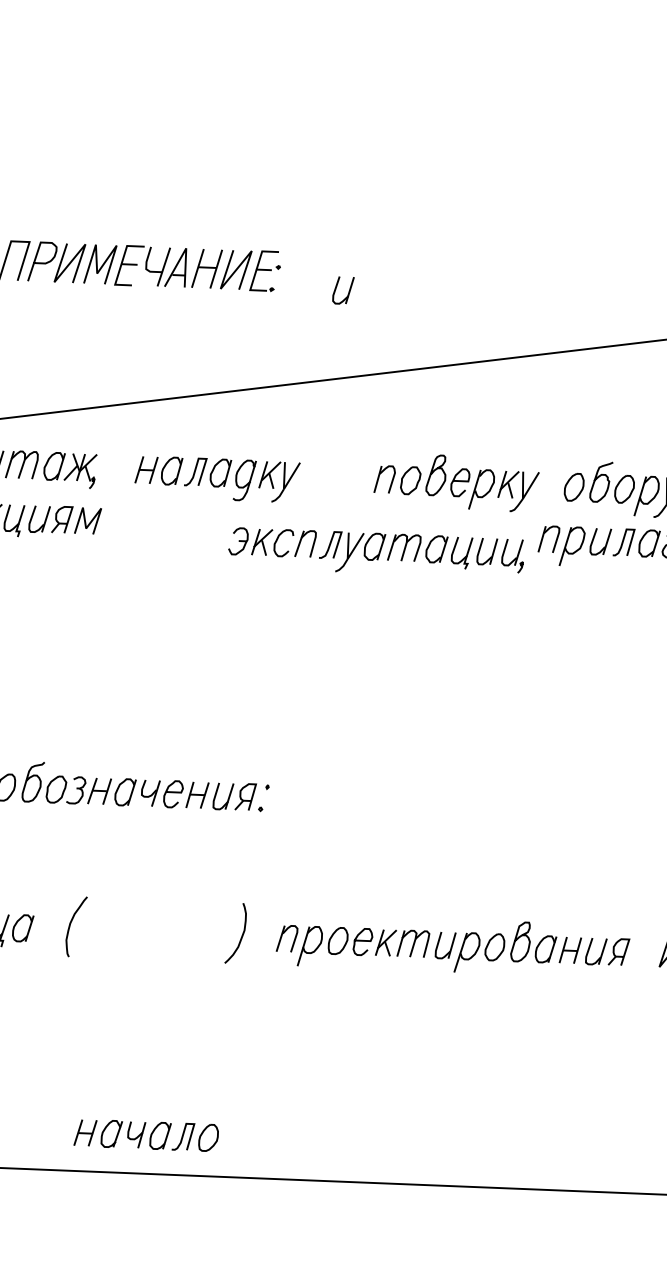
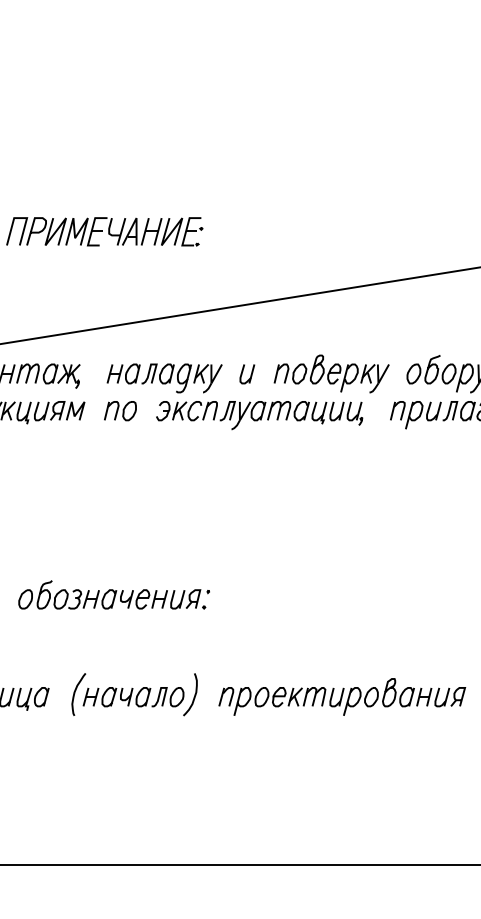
part: (343, 291) -> (247, 374), moved
part: (152, 524) -> (120, 411), added
part: (376, 553) -> (259, 415), moved
part: (146, 1135) -> (133, 697), moved

